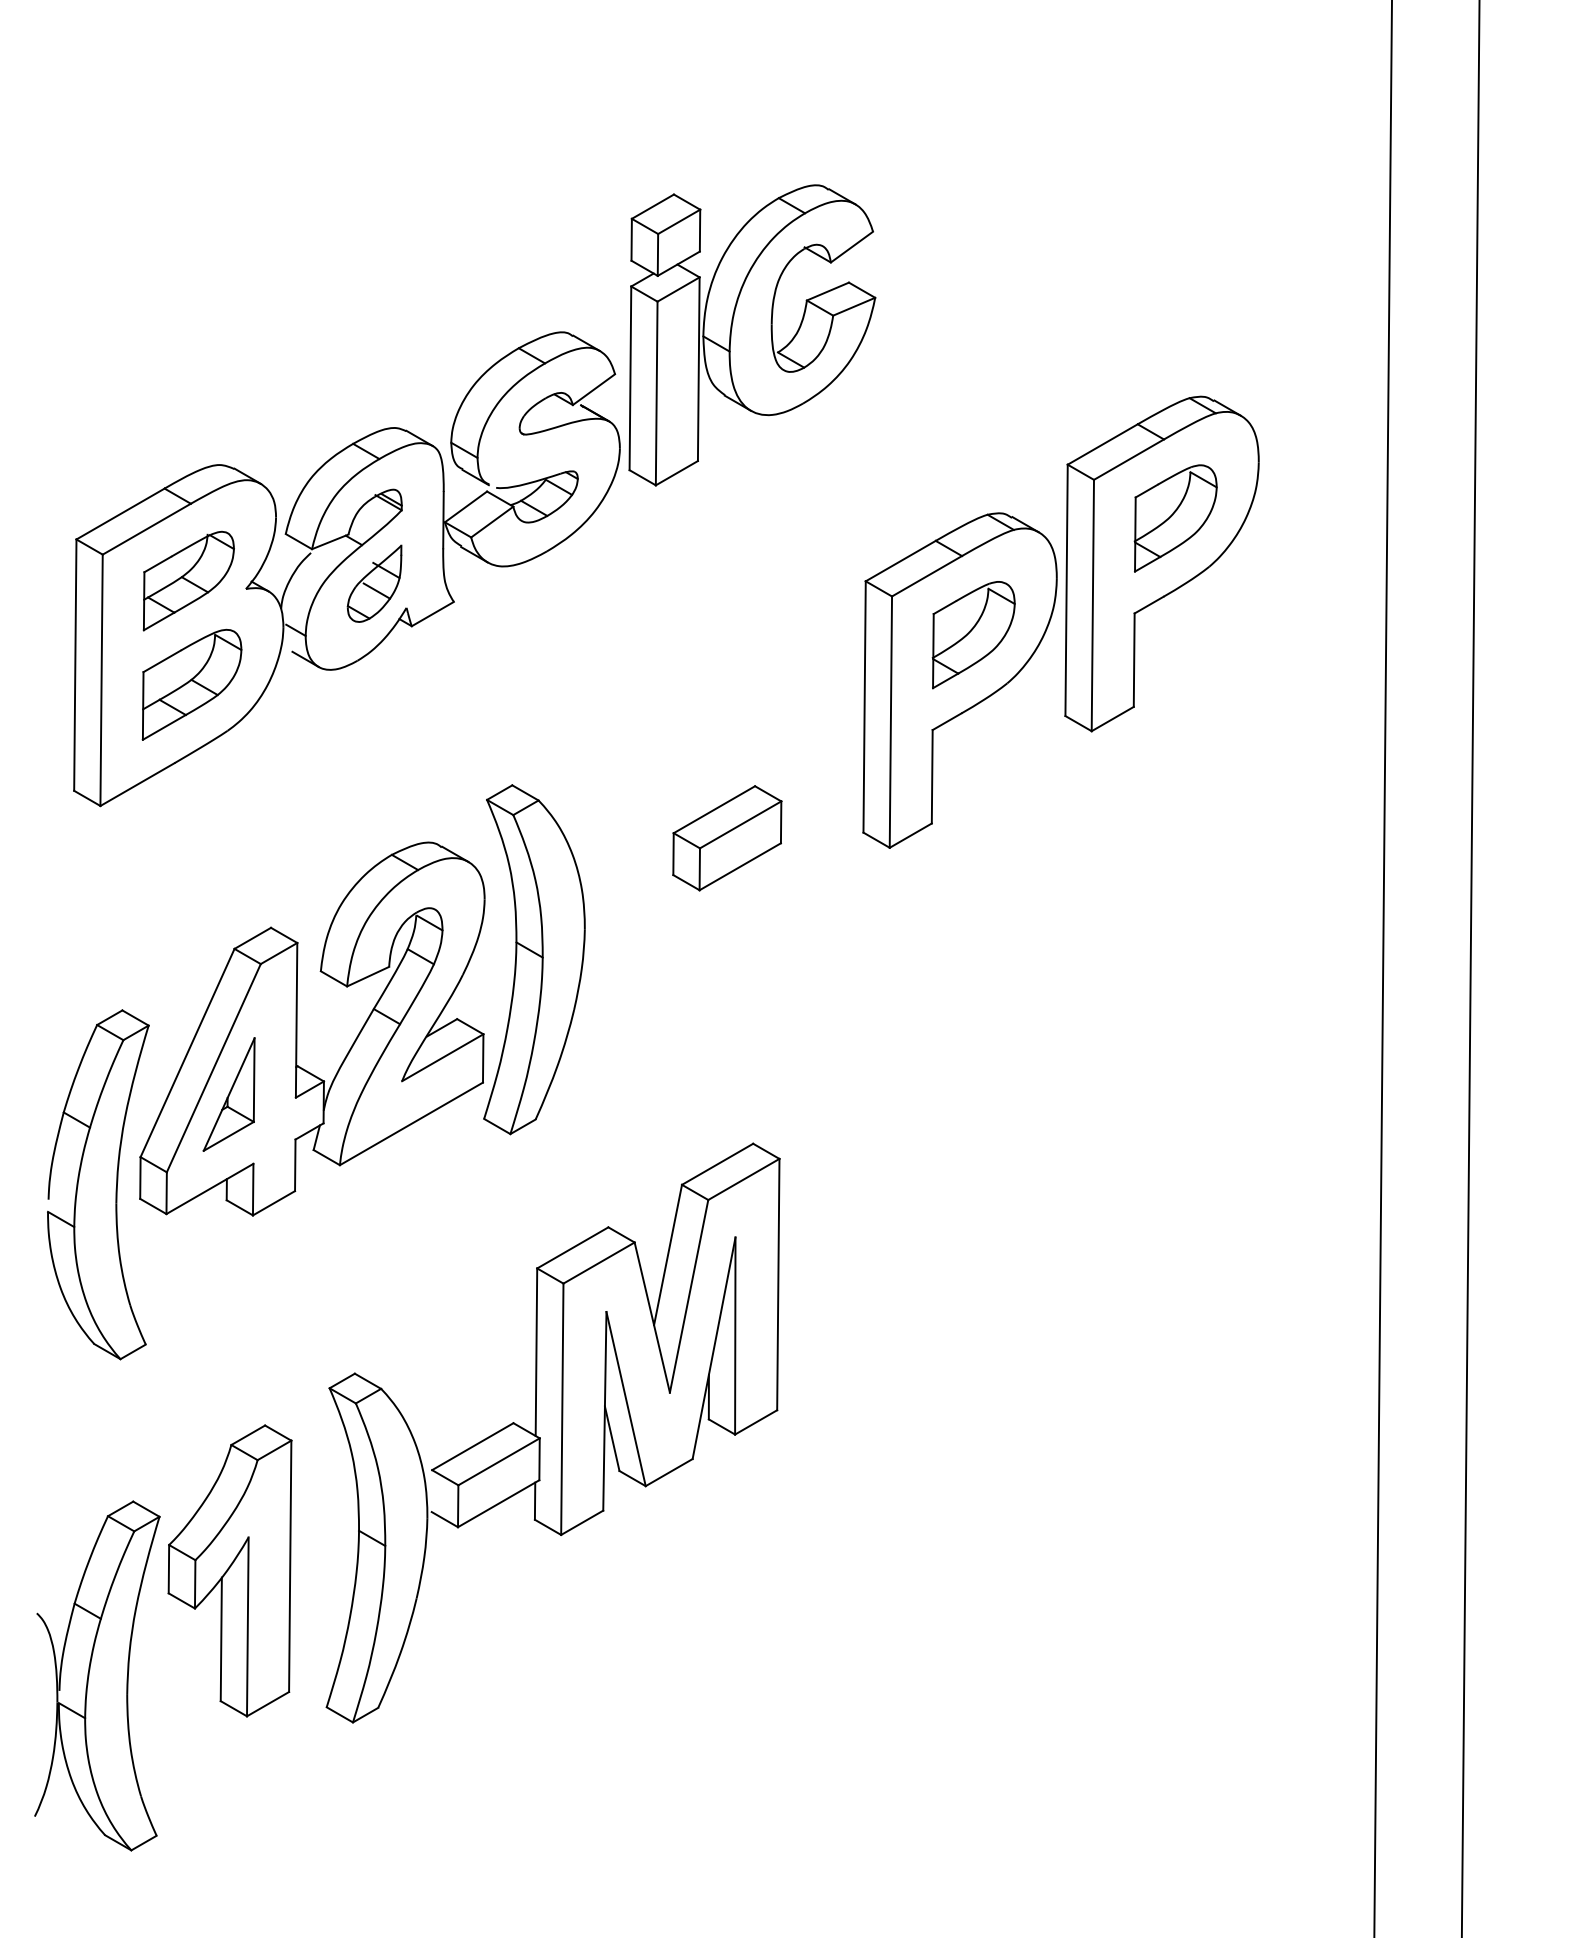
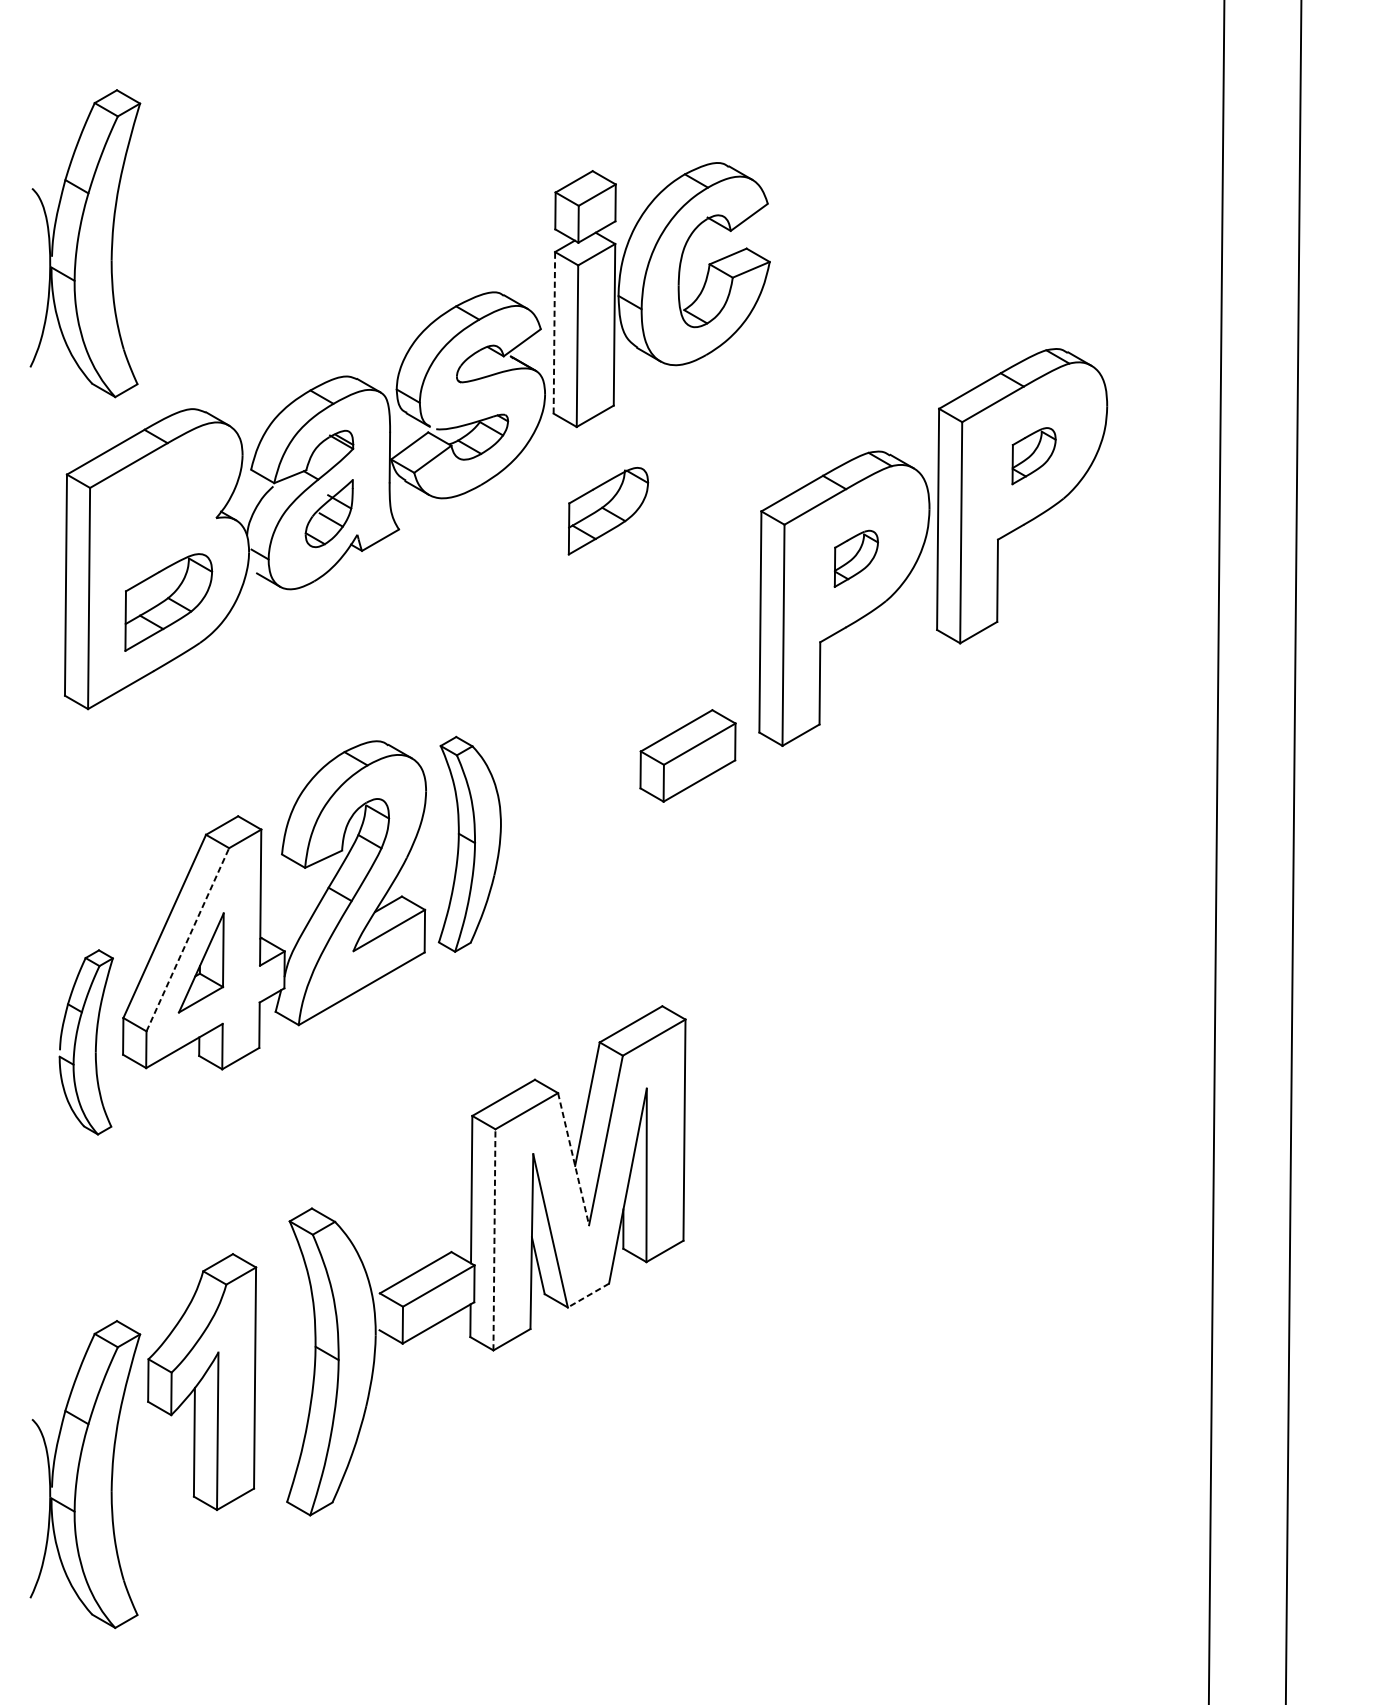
part: (97, 276) -> (85, 243), added
line: (630, 378) -> (554, 332), solid -> dashed
part: (1175, 518) -> (1033, 456), size x0.6
part: (188, 580) -> (608, 510), moved
part: (973, 635) -> (856, 559), size x0.6
part: (727, 838) -> (688, 756), moved
part: (534, 959) -> (469, 844), size x0.7
line: (214, 1067) -> (188, 939), solid -> dashed
part: (98, 1184) -> (86, 1042), size x0.6
line: (652, 1318) -> (573, 1159), solid -> dashed
line: (562, 1409) -> (494, 1240), solid -> dashed
line: (668, 1472) -> (587, 1295), solid -> dashed

